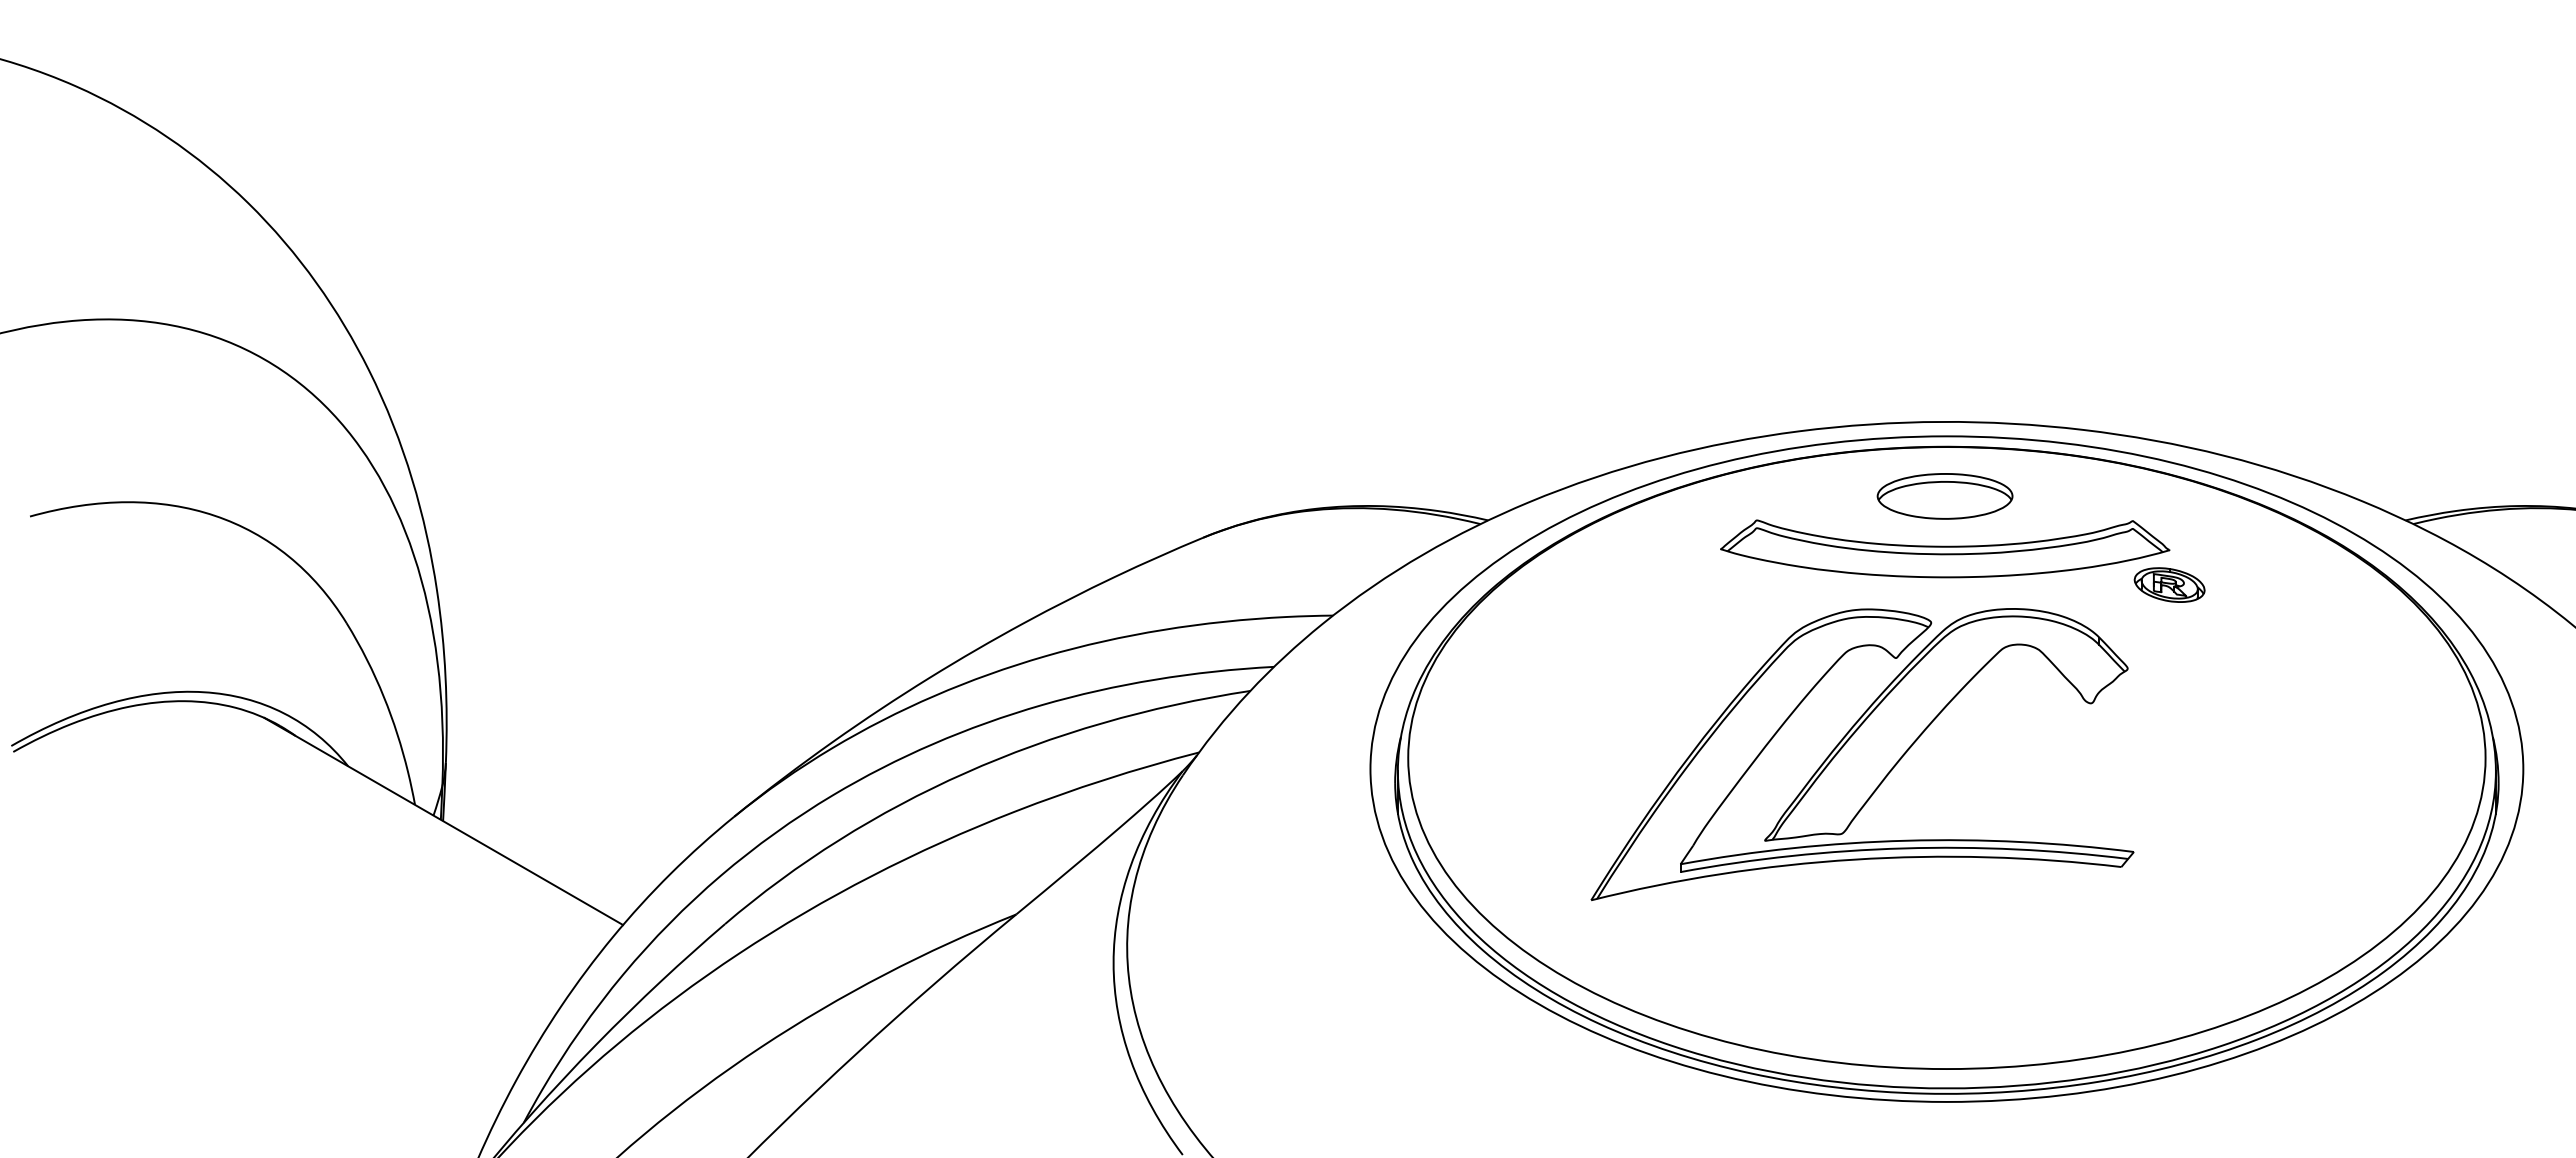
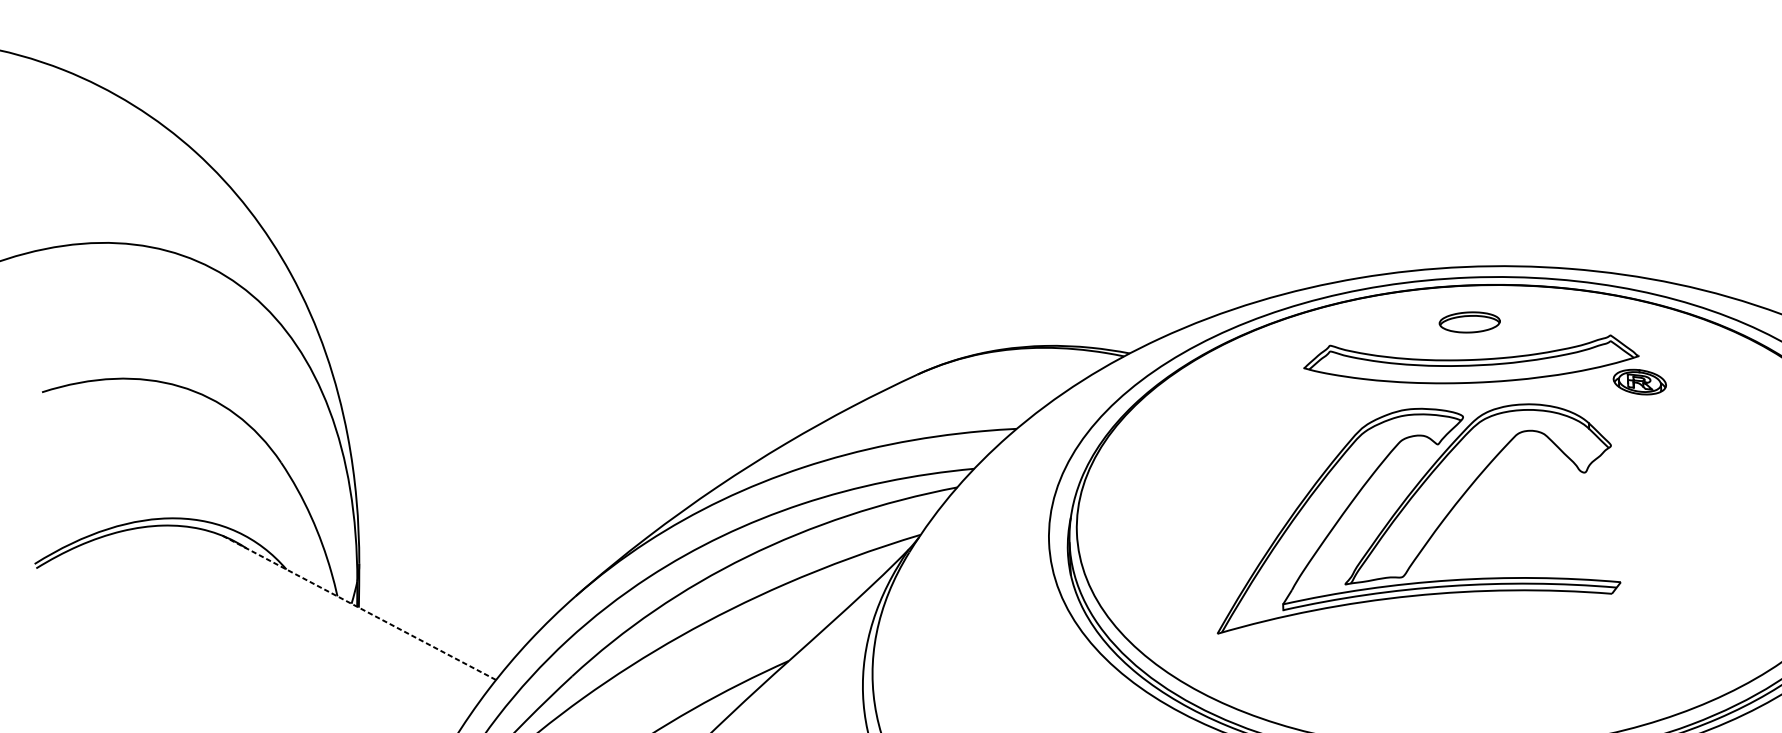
part: (1944, 496) -> (1469, 322), size x0.6
line: (444, 821) -> (359, 607), solid -> dashed

